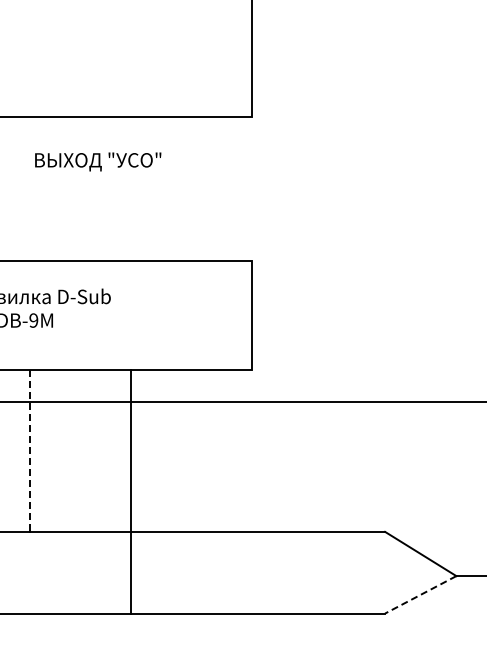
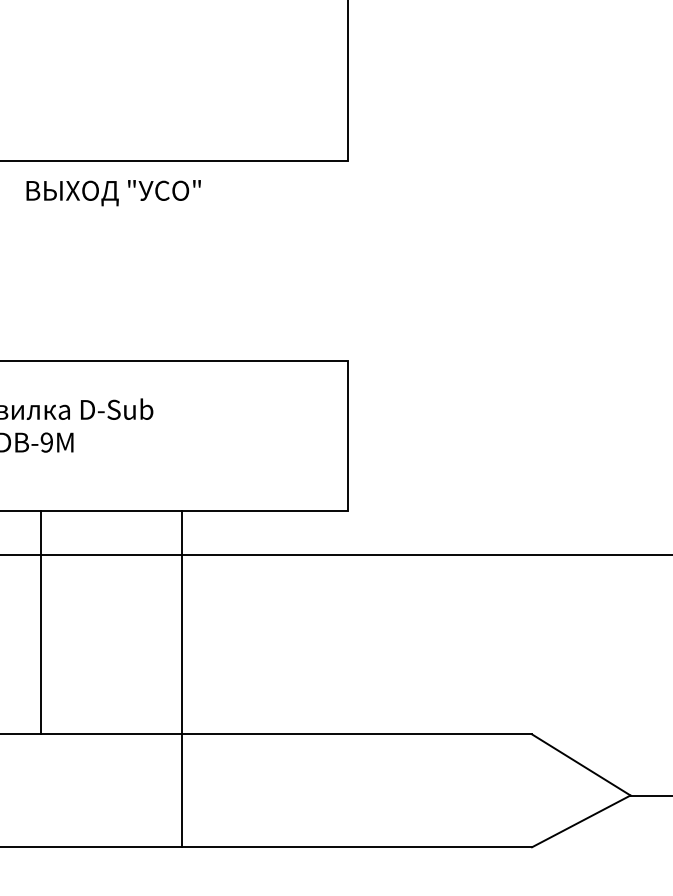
text: (98, 161) -> (114, 192), moved
line: (29, 451) -> (40, 623), dashed -> solid
line: (420, 595) -> (580, 822), dashed -> solid

